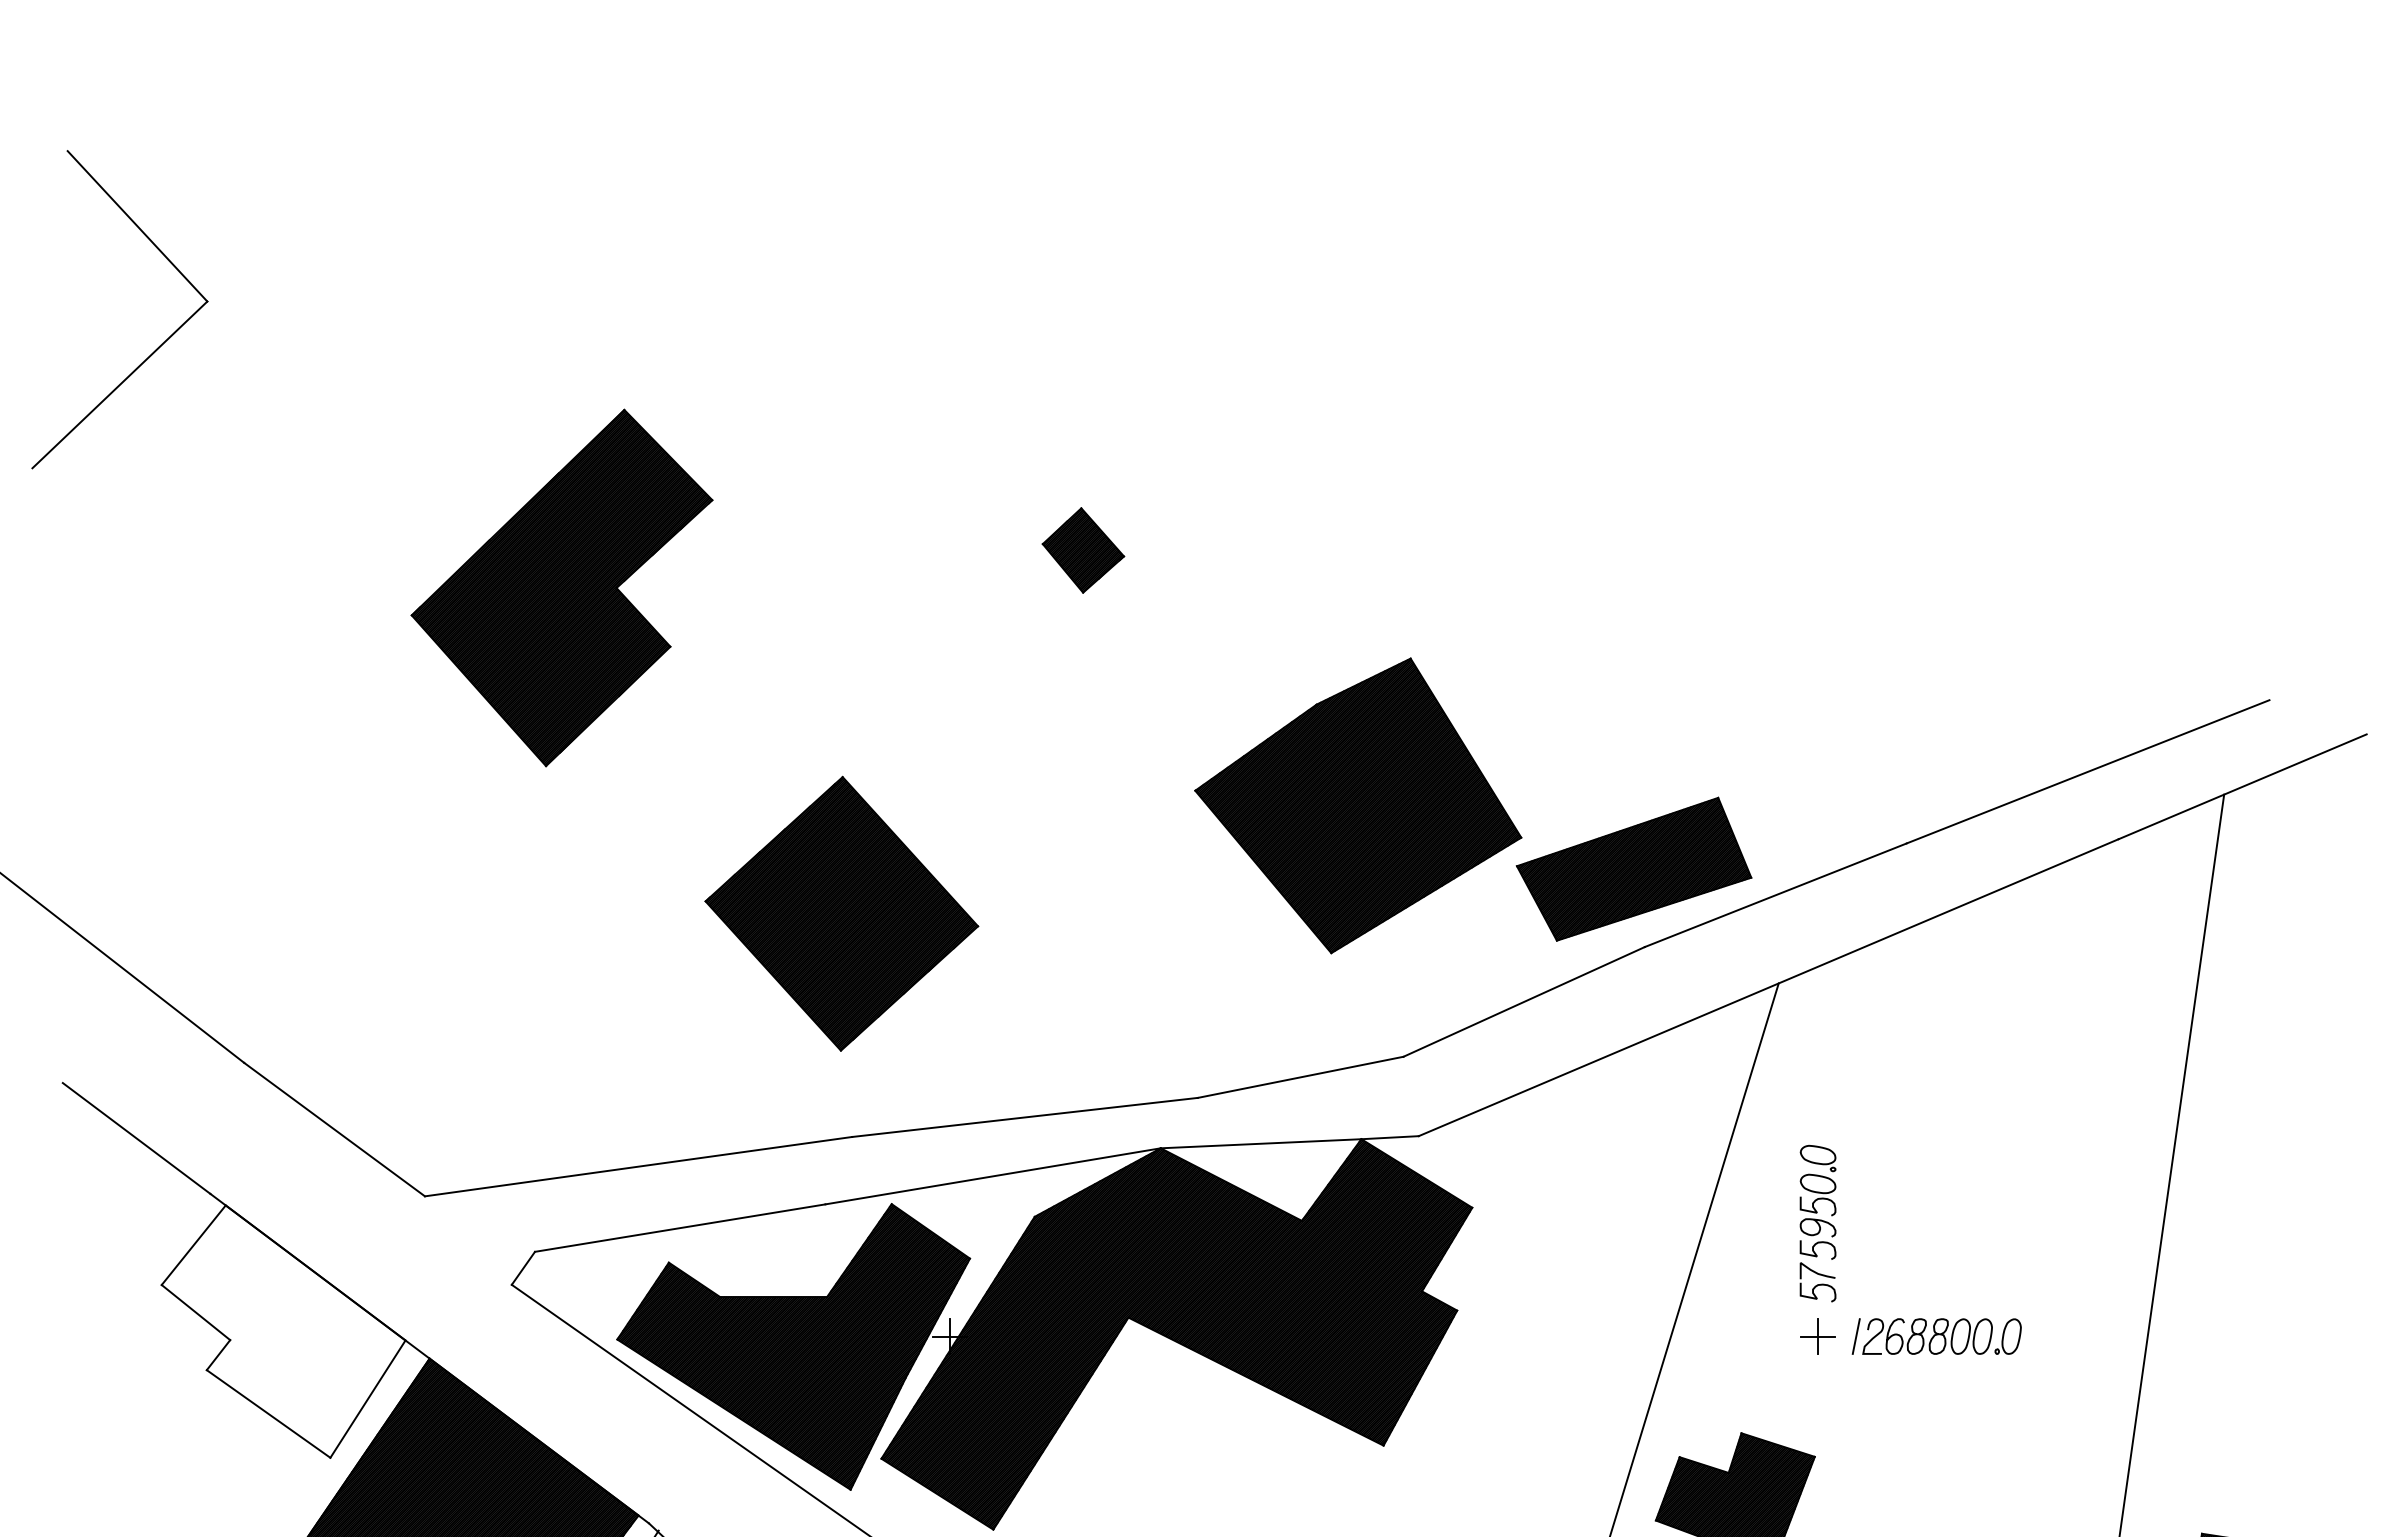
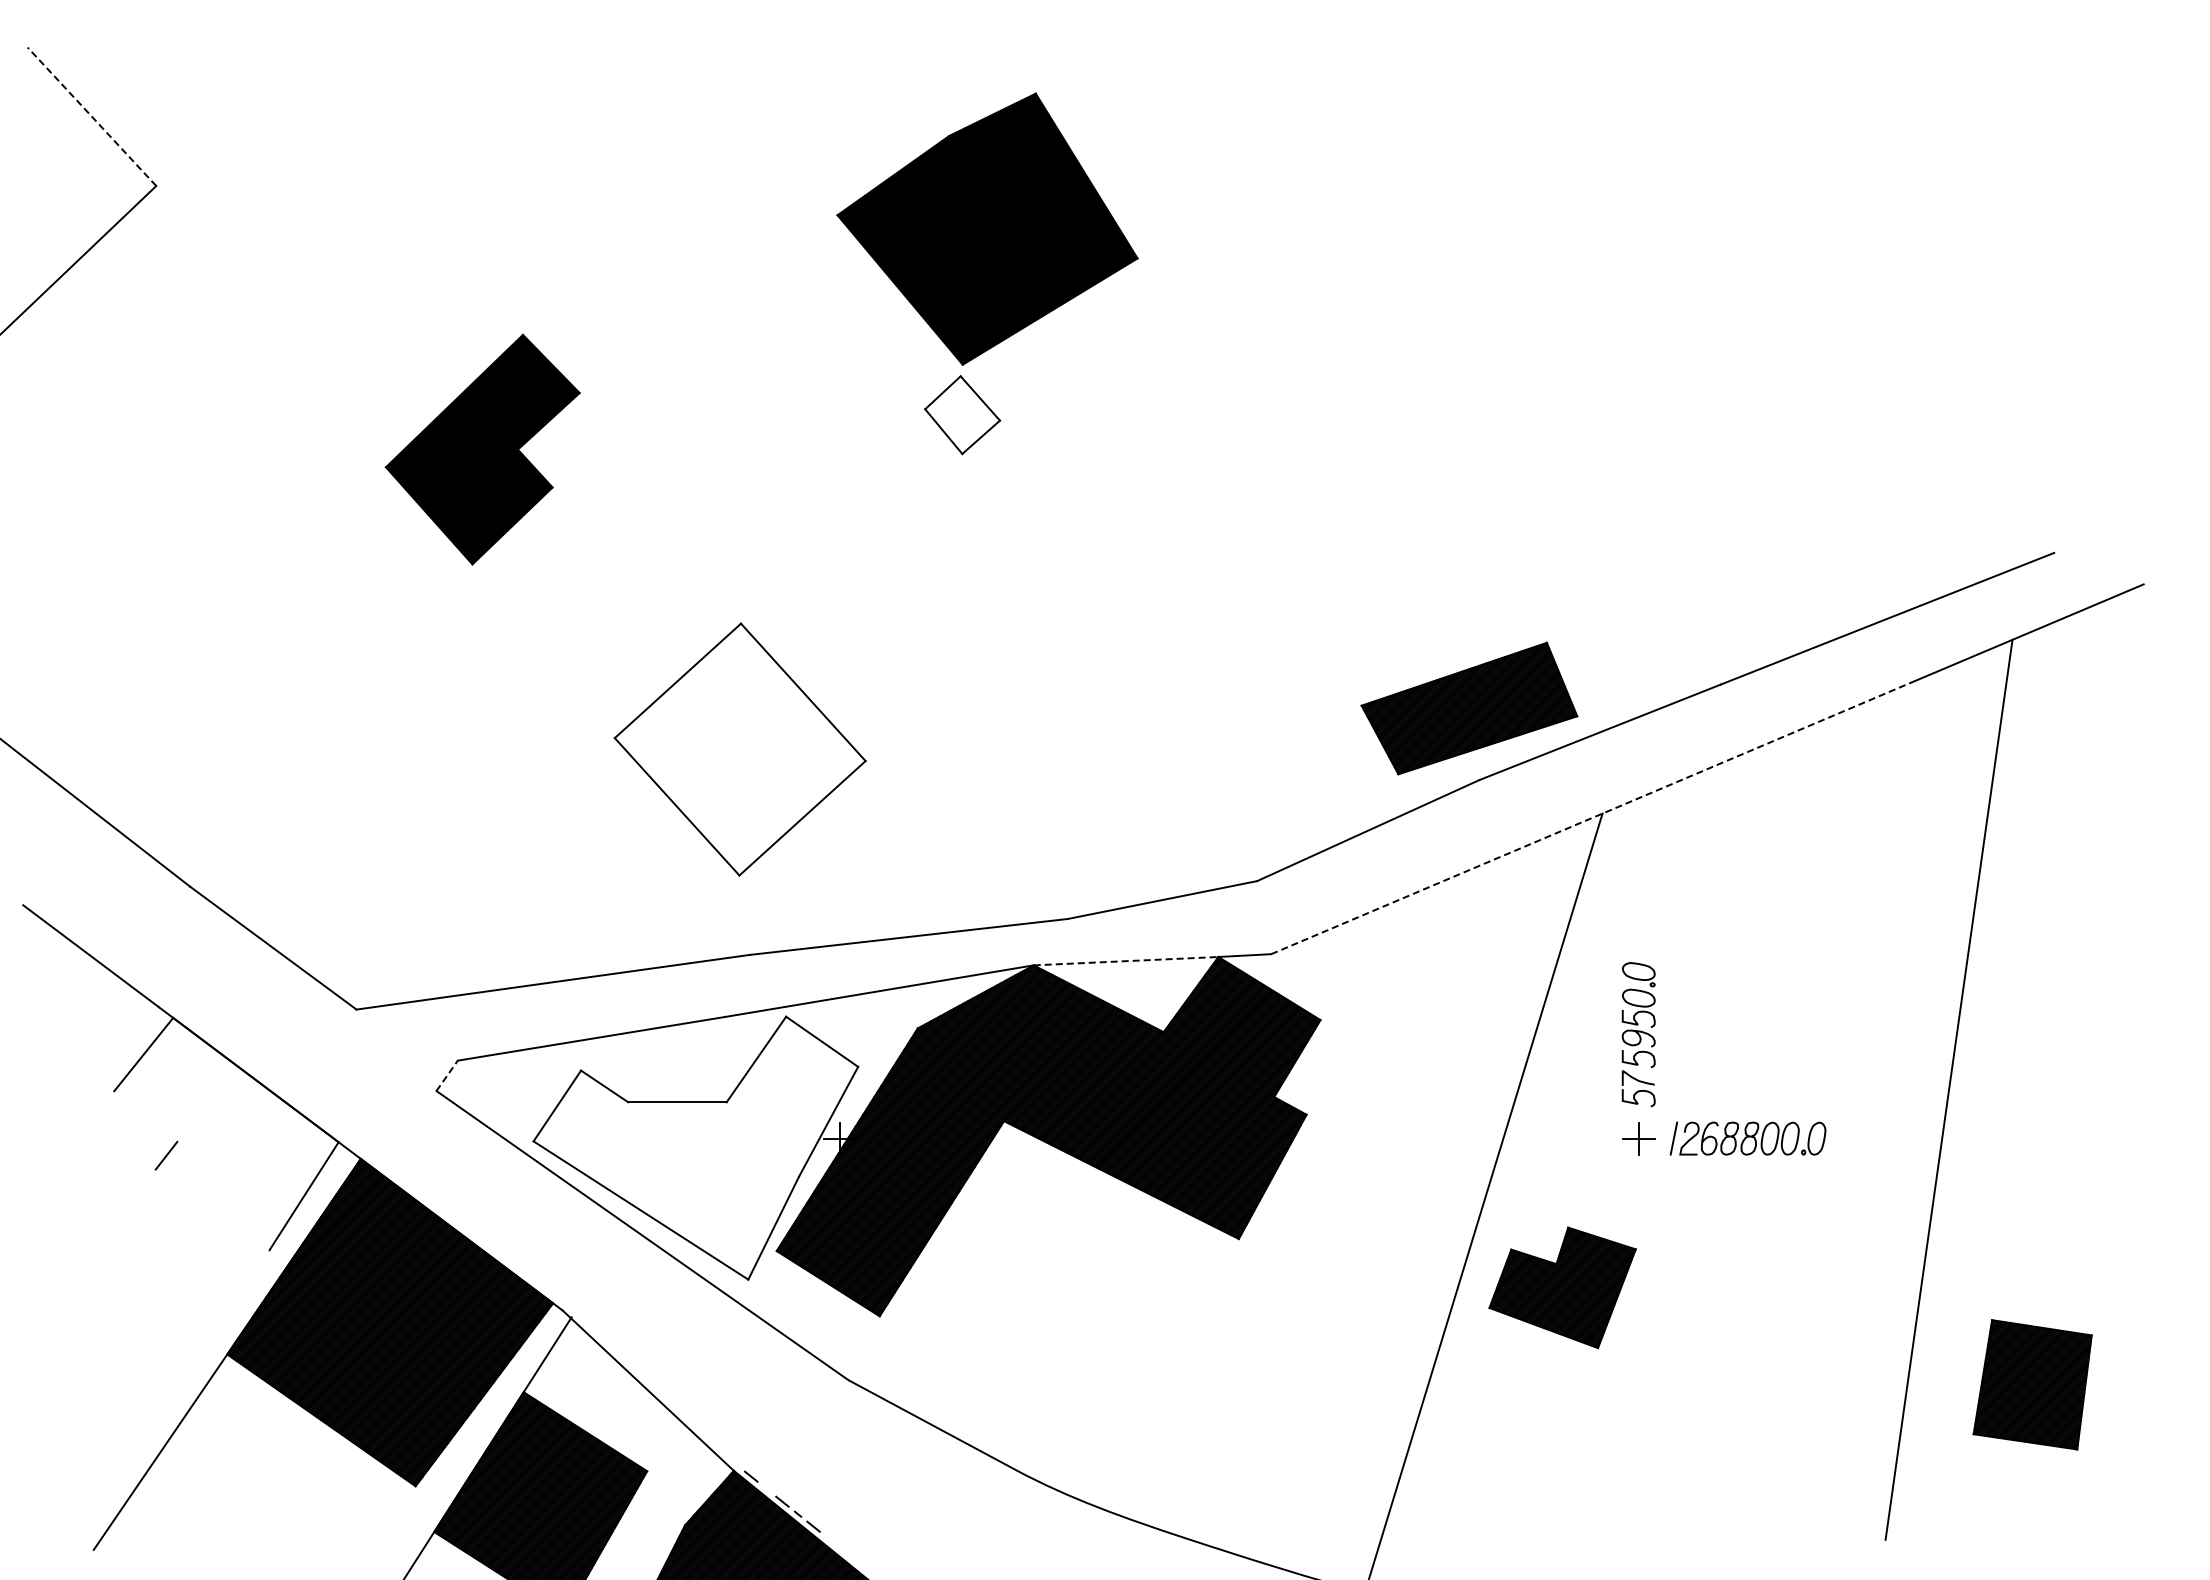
line: (136, 226) -> (91, 116), solid -> dashed
hatch: (1083, 549) -> (962, 414), removed
part: (561, 587) -> (482, 449), size x0.7
part: (1358, 805) -> (987, 228), moved
hatch: (841, 913) -> (739, 749), removed
line: (1768, 987) -> (1593, 817), solid -> dashed
line: (1261, 1144) -> (1126, 961), solid -> dashed
line: (523, 1267) -> (447, 1075), solid -> dashed
line: (195, 1312) -> (145, 1116), removed
hatch: (793, 1347) -> (695, 1148), removed
line: (268, 1413) -> (212, 1209), removed

